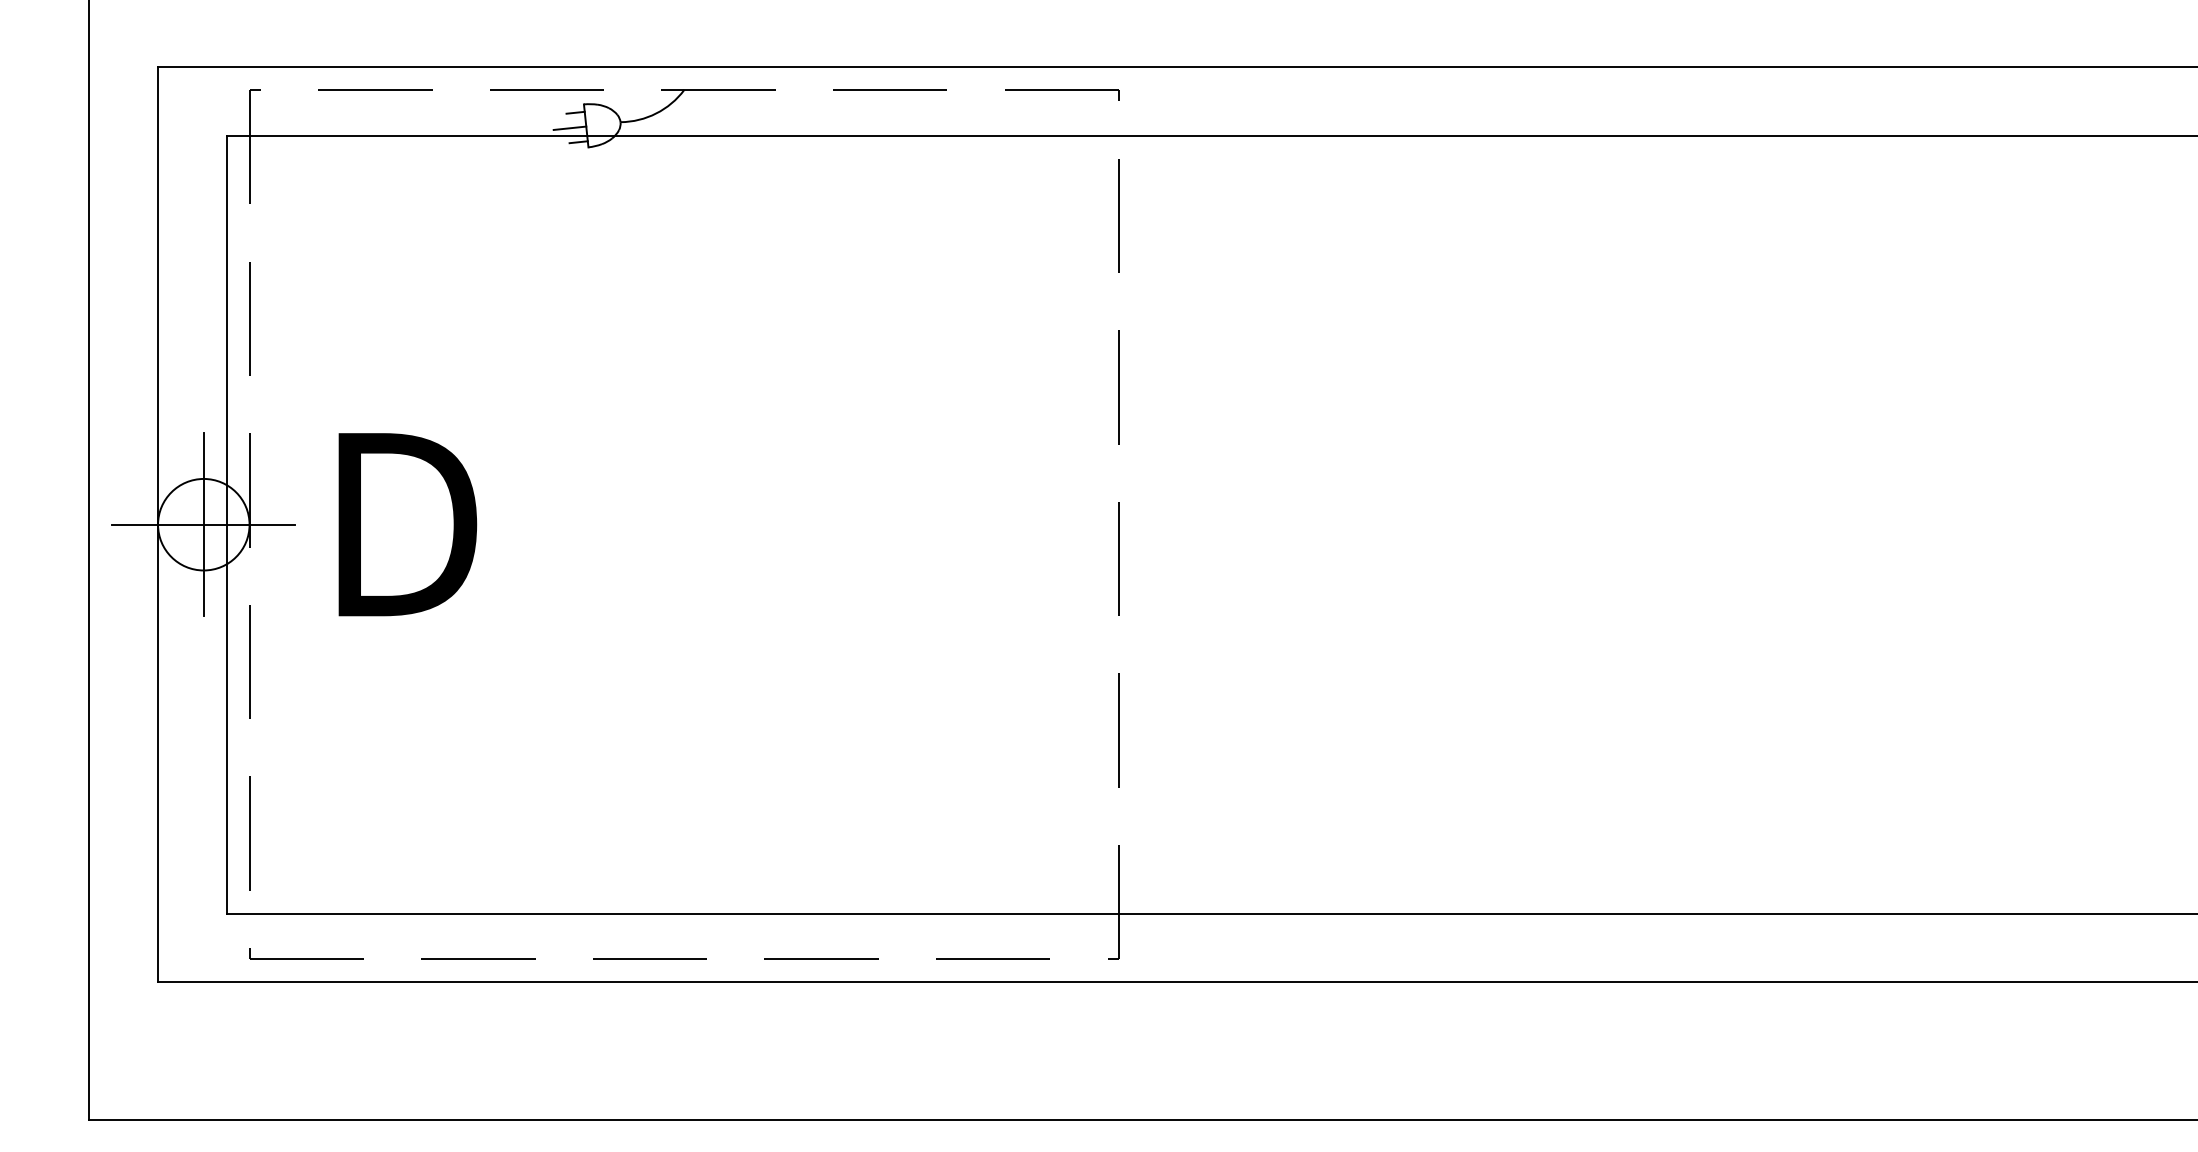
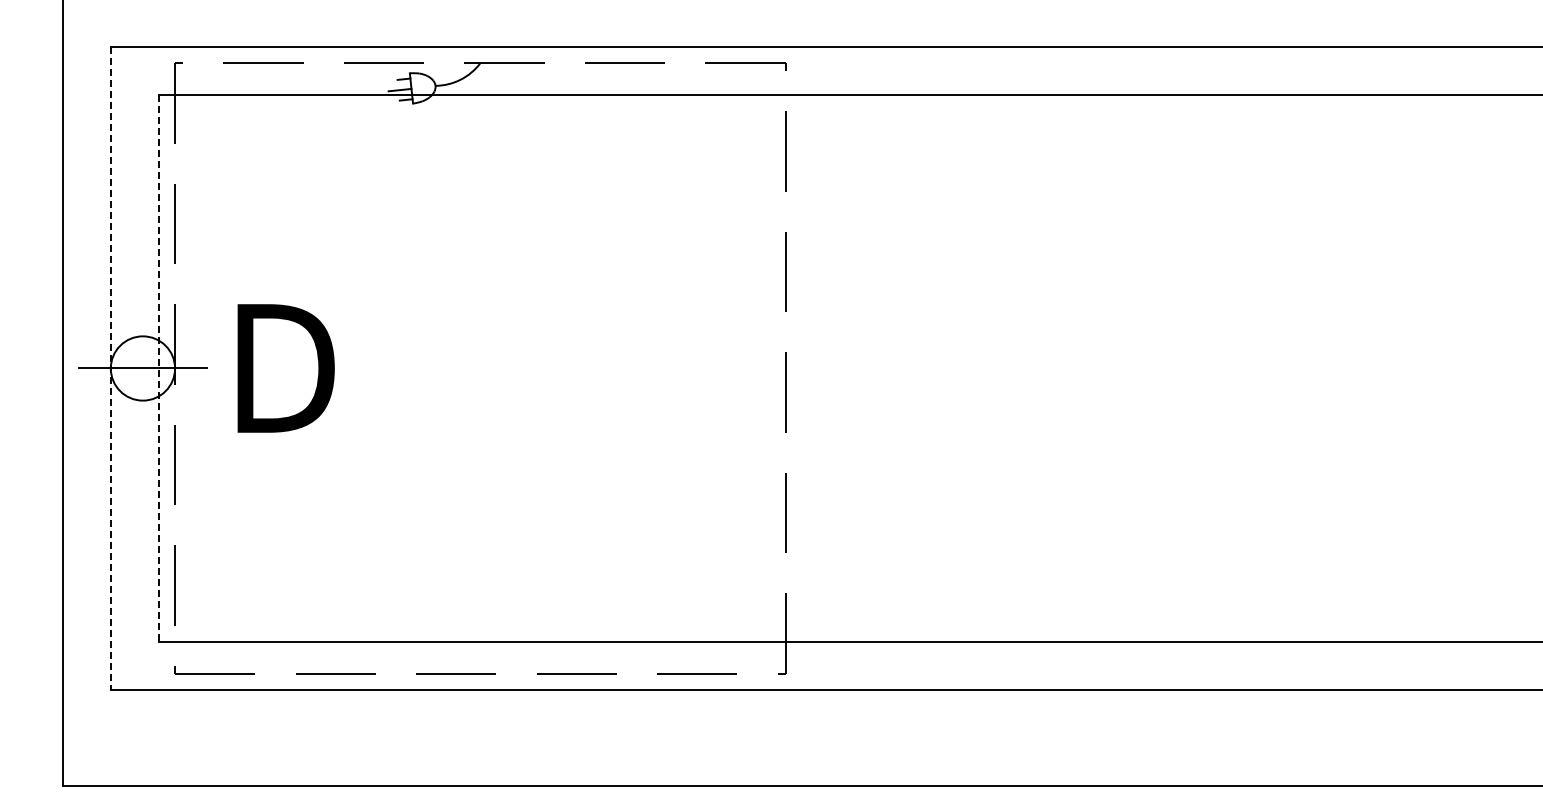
line: (157, 524) -> (110, 368), solid -> dashed
line: (203, 524) -> (142, 368), removed
line: (227, 524) -> (159, 368), solid -> dashed

